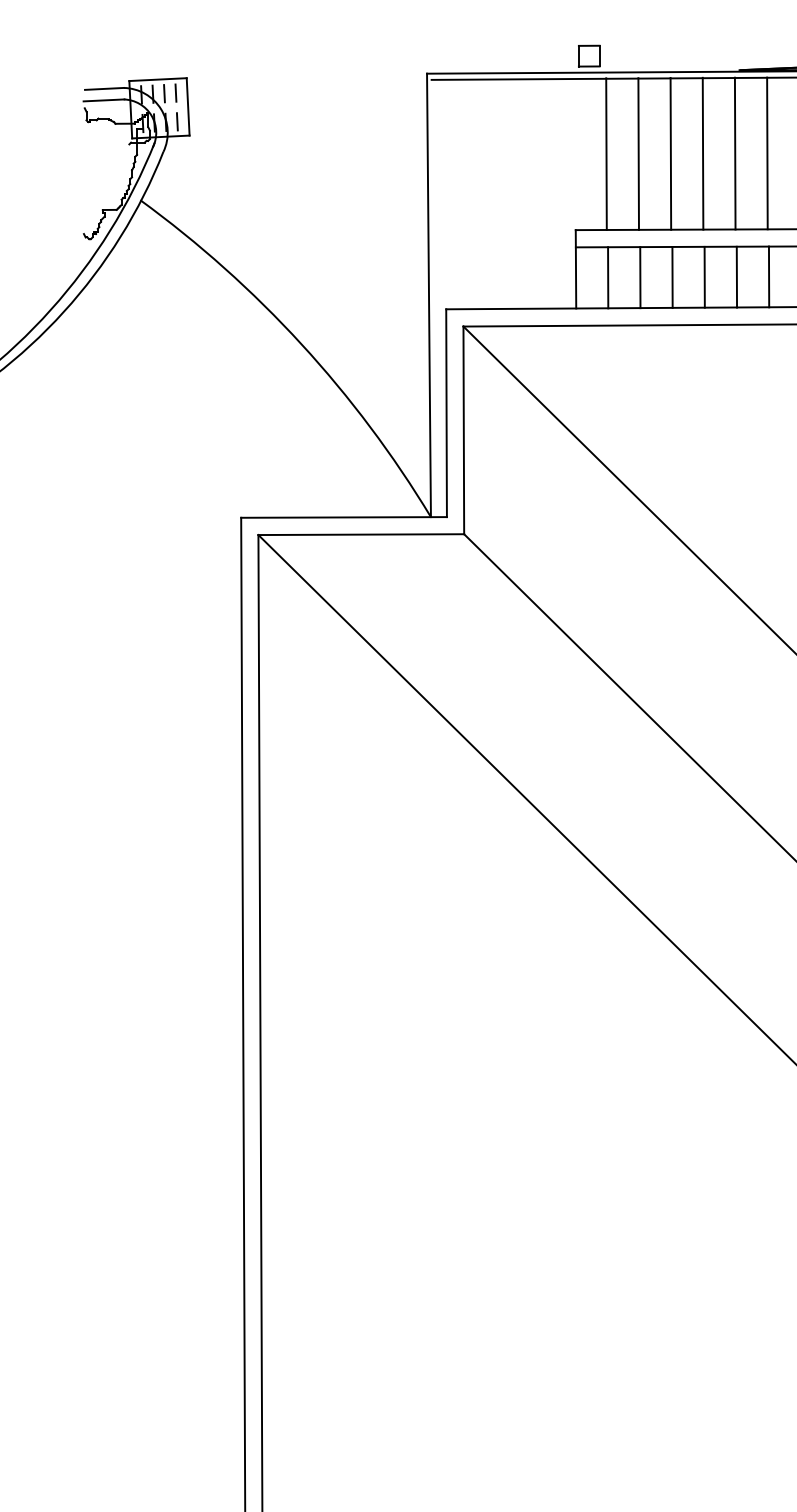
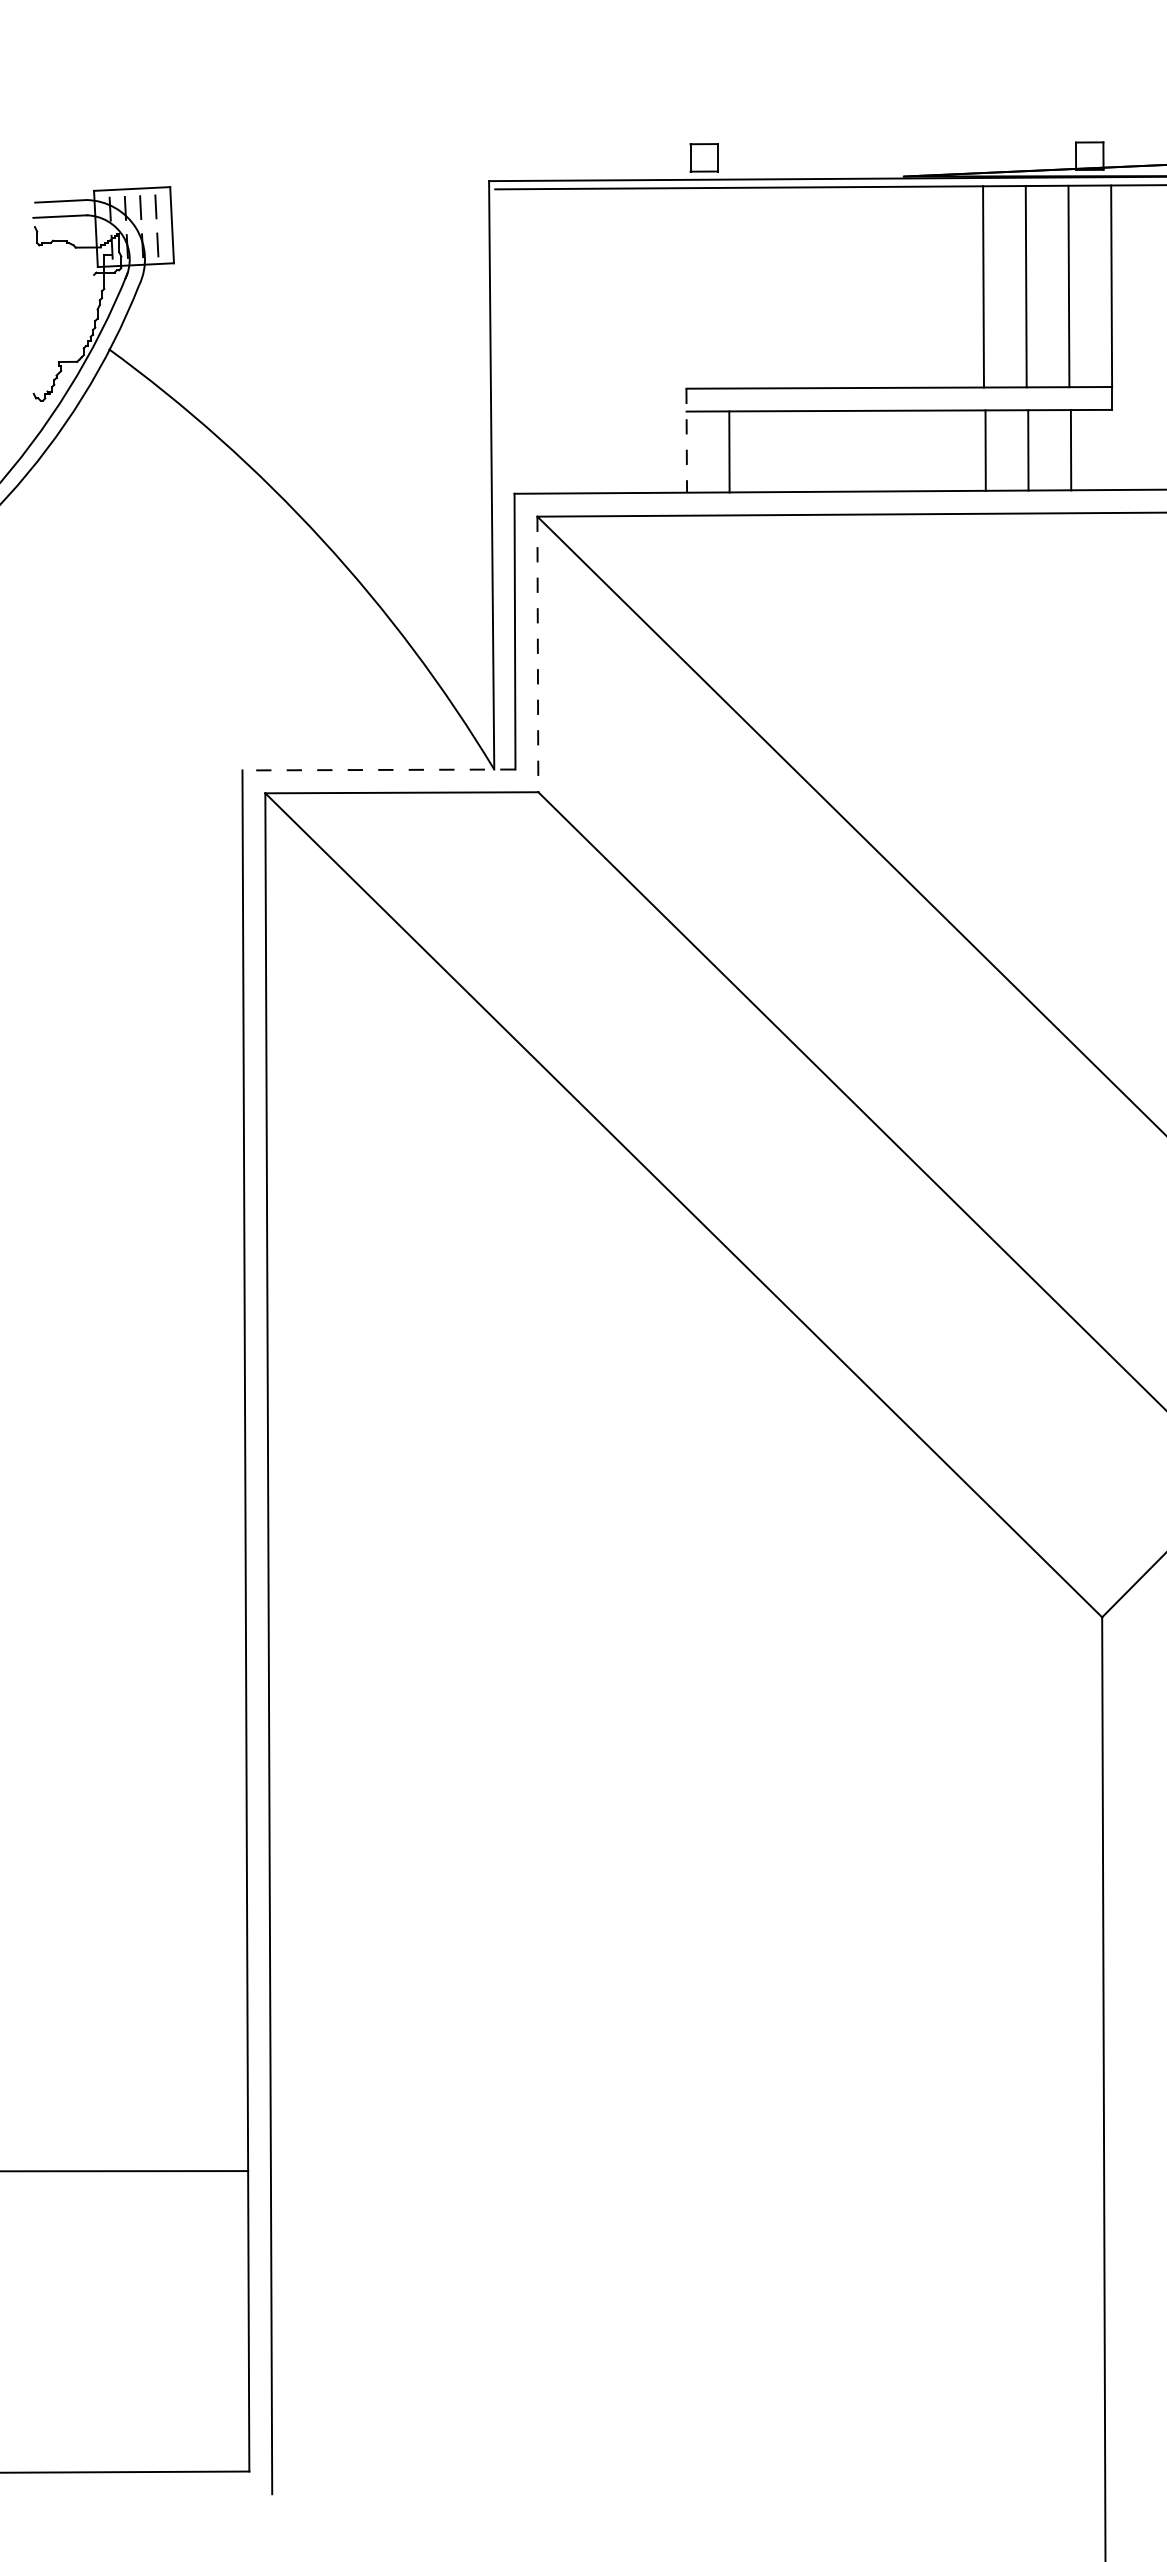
line: (605, 153) -> (726, 287), removed
line: (638, 153) -> (769, 287), removed
line: (670, 153) -> (812, 287), removed
line: (702, 153) -> (854, 287), removed
line: (734, 153) -> (897, 286), removed
line: (767, 153) -> (940, 286), removed
line: (575, 269) -> (686, 441), solid -> dashed
line: (704, 276) -> (857, 450), removed
line: (737, 276) -> (900, 450), removed
line: (768, 276) -> (942, 450), removed
line: (639, 277) -> (771, 451), removed
line: (672, 277) -> (814, 451), removed
line: (463, 430) -> (537, 654), solid -> dashed
line: (343, 517) -> (378, 769), solid -> dashed

